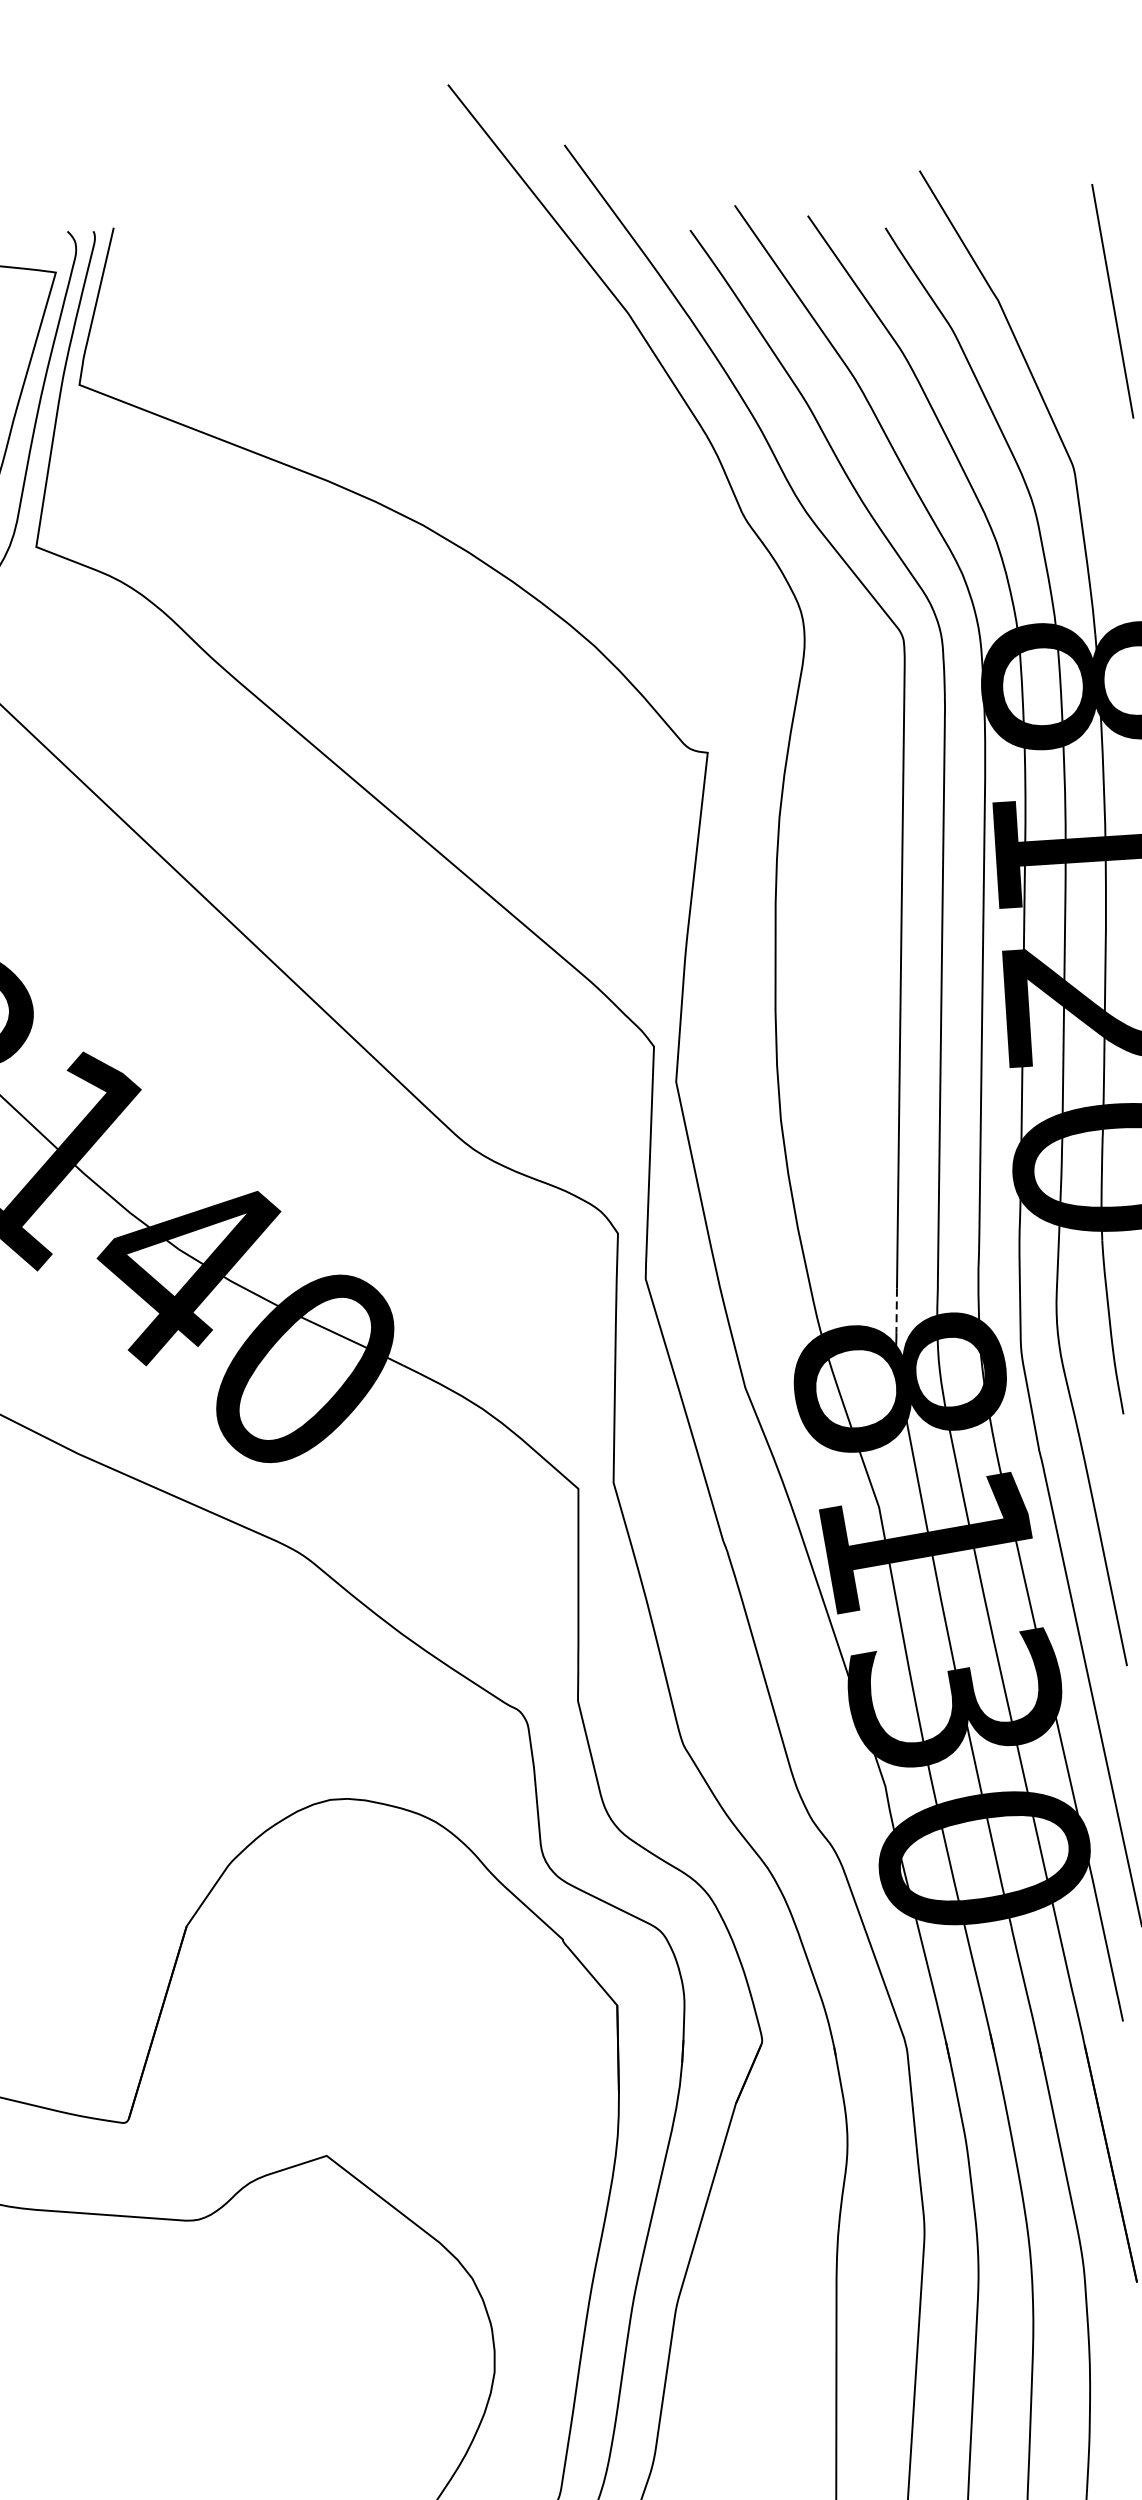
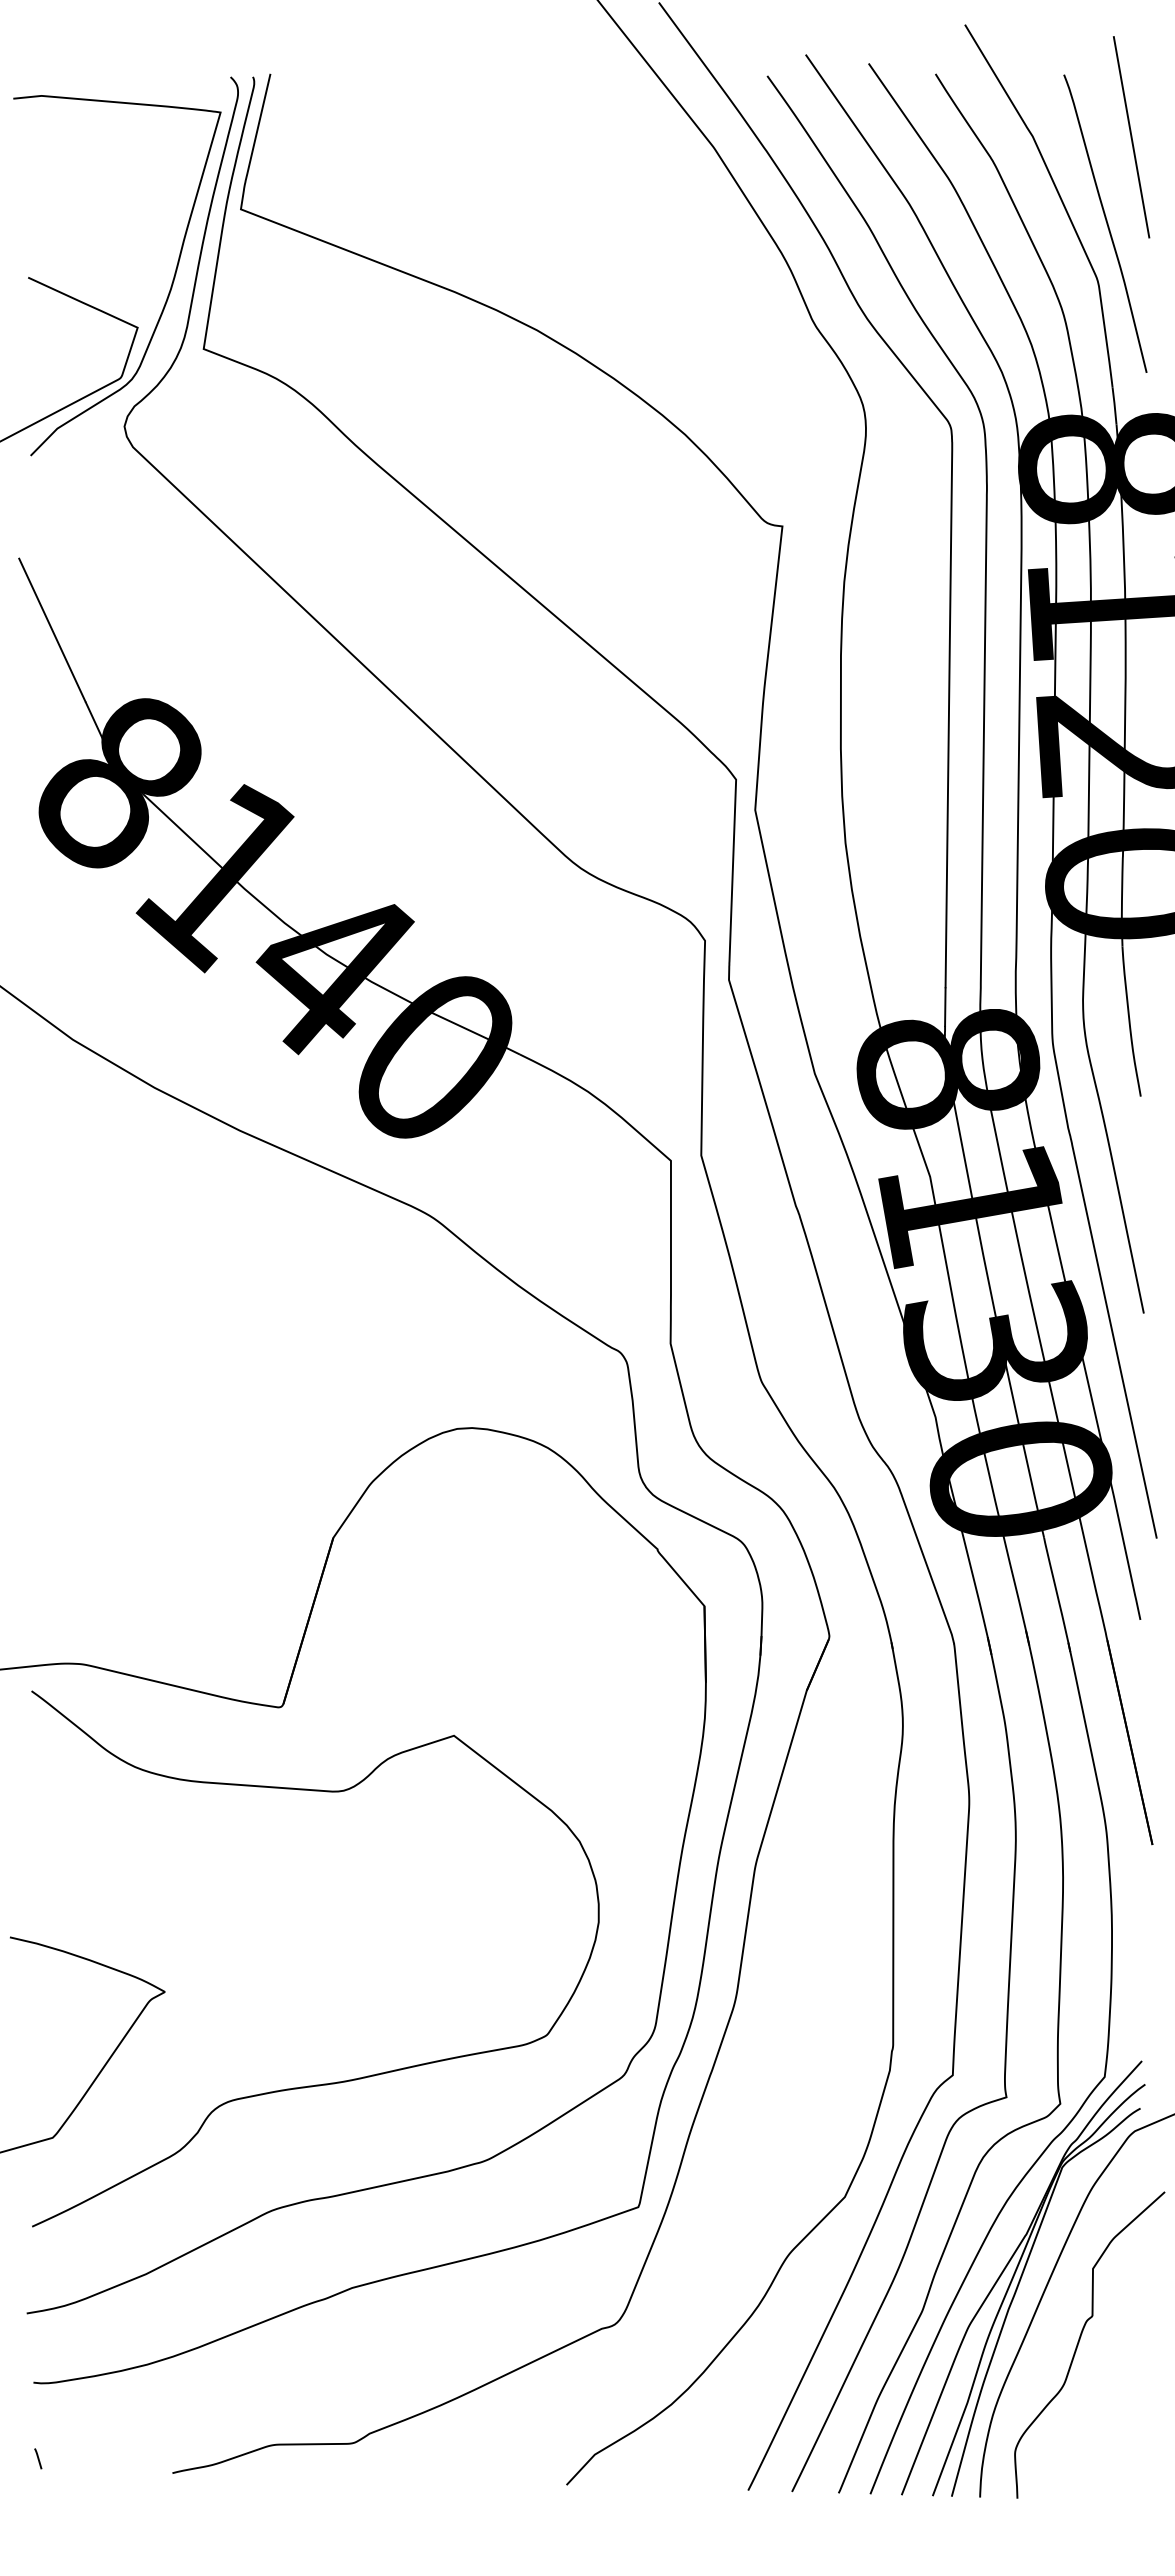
curve: (1083, 401) -> (1106, 223), added
line: (896, 1310) -> (945, 1007), dashed -> solid

